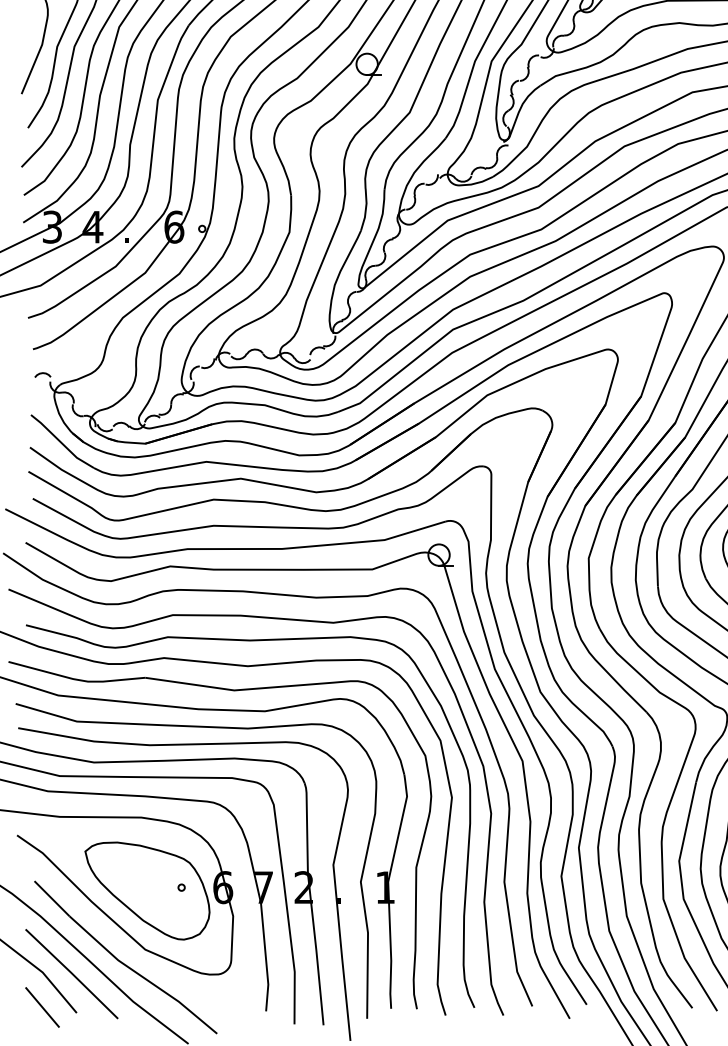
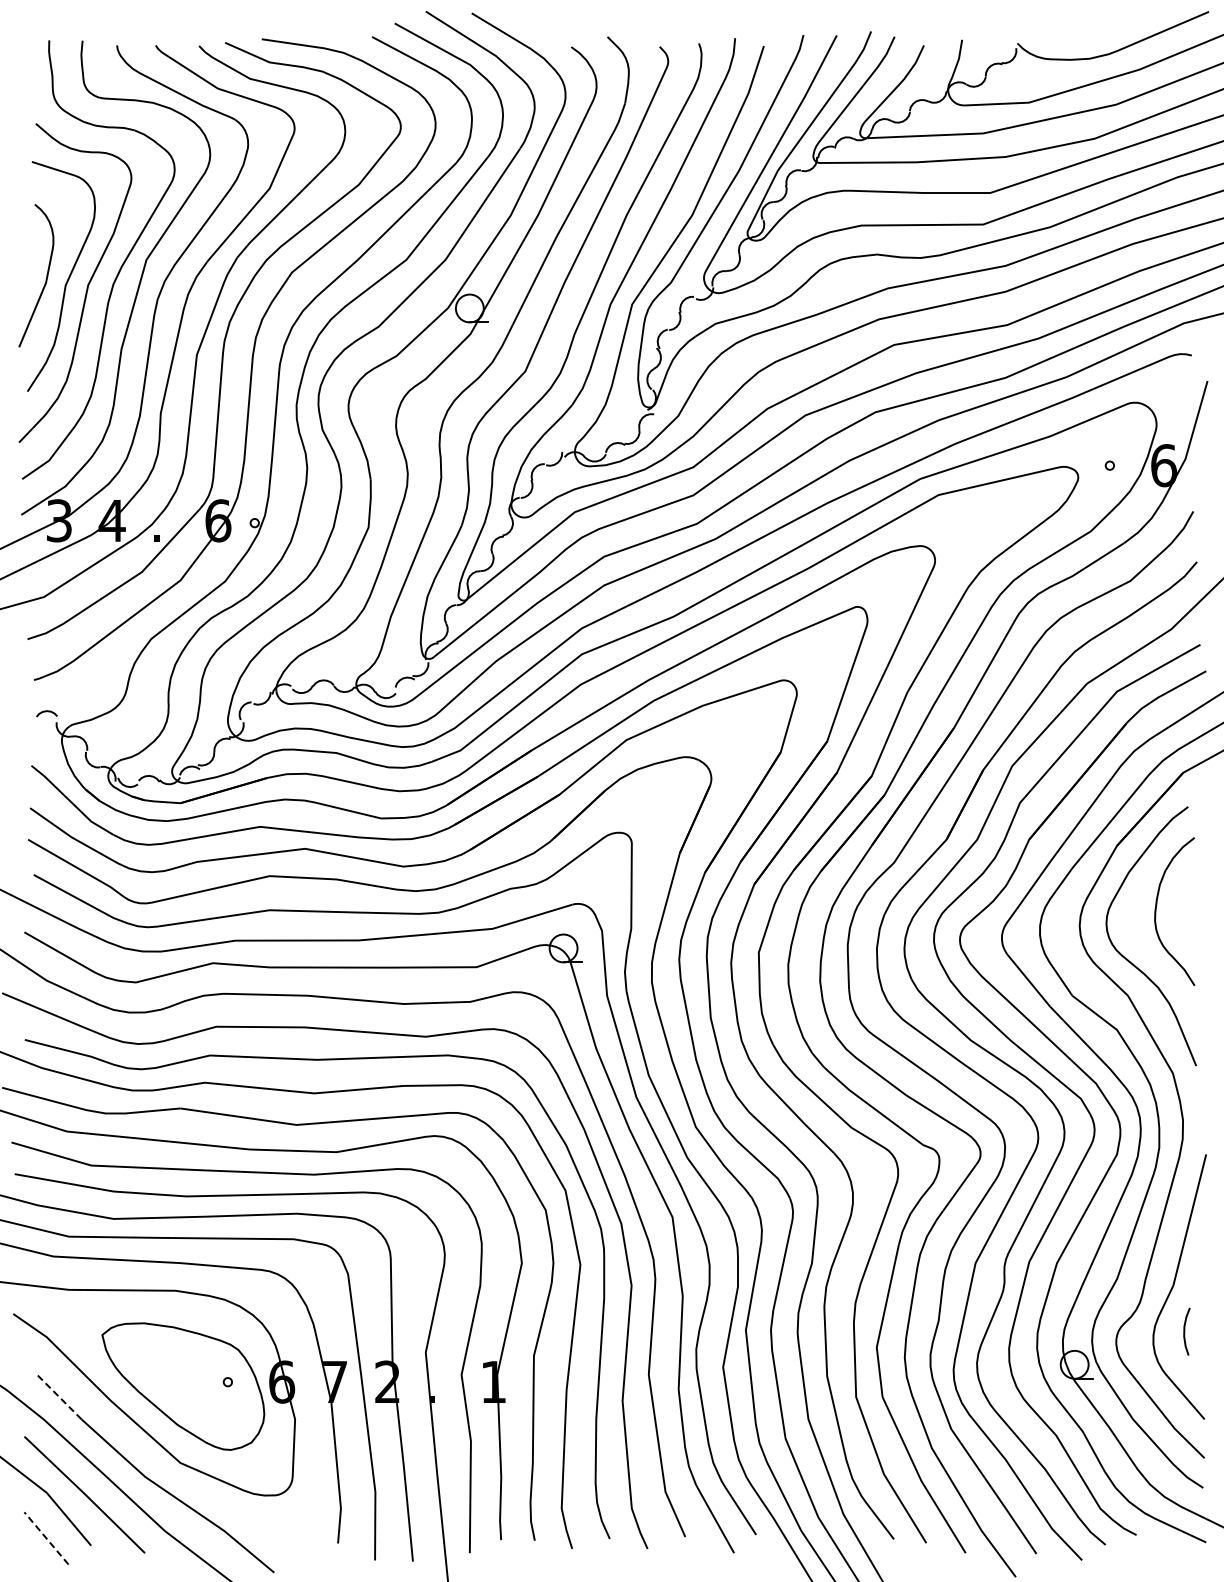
line: (51, 898) -> (58, 1396), solid -> dashed
line: (42, 1007) -> (46, 1538), solid -> dashed

